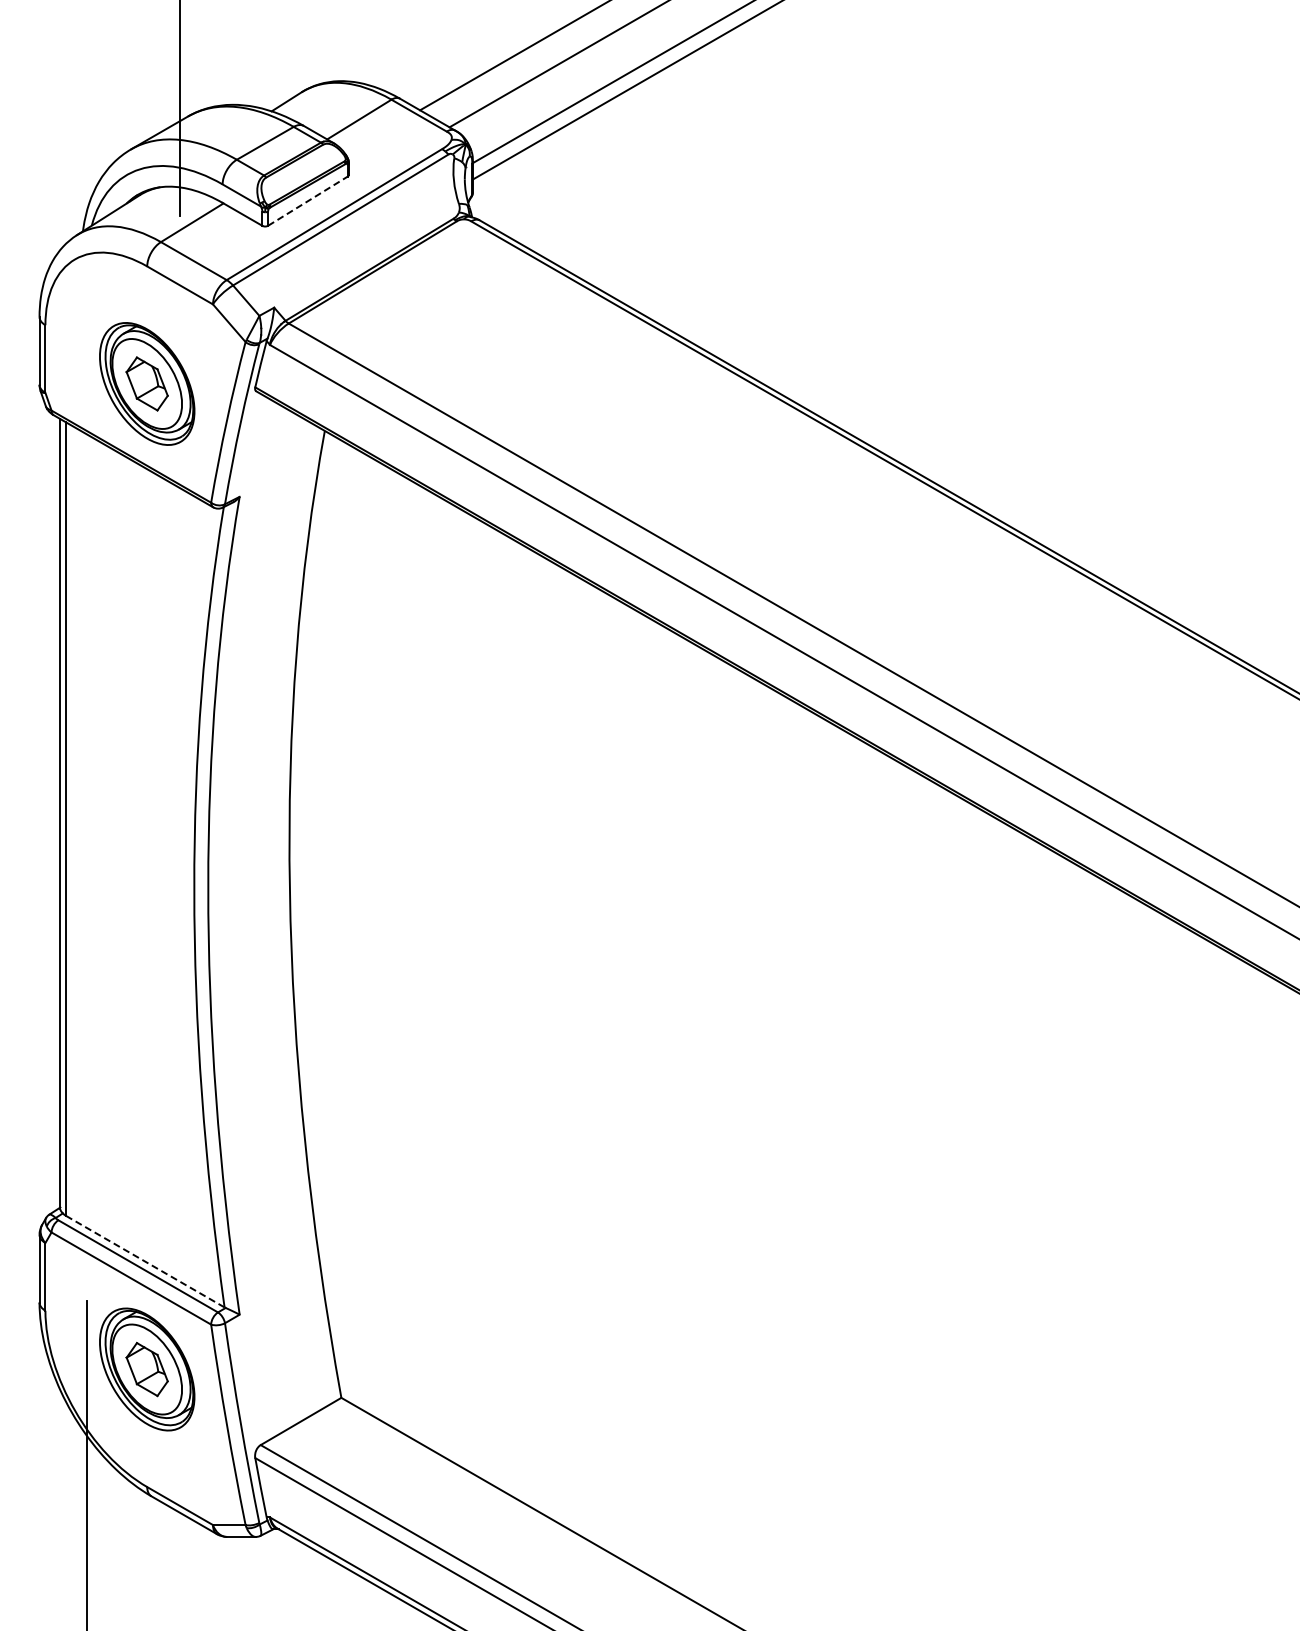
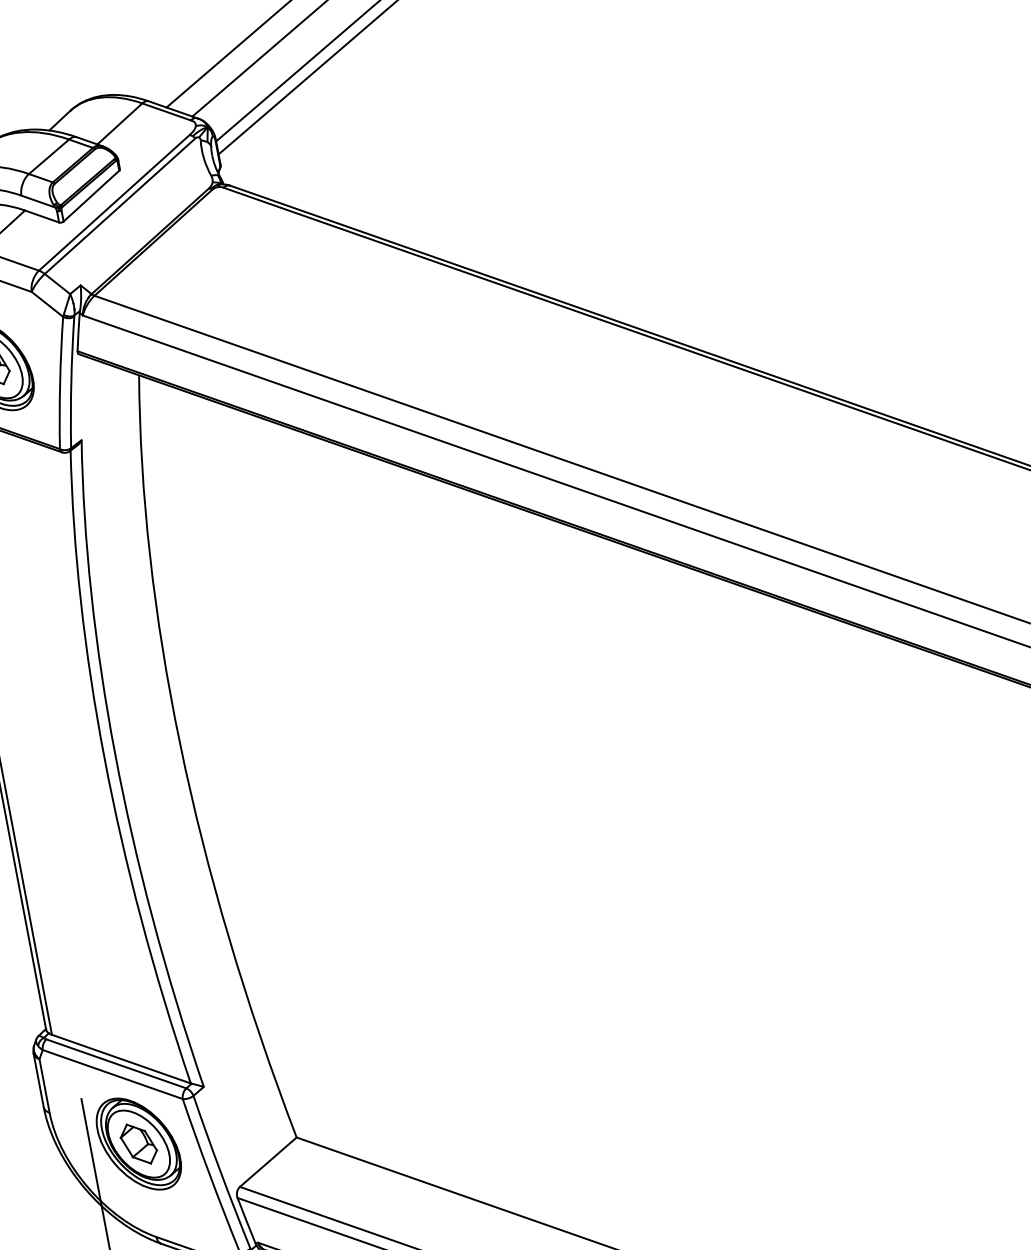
line: (307, 201) -> (91, 196), dashed -> solid
line: (145, 1261) -> (121, 1058), dashed -> solid

